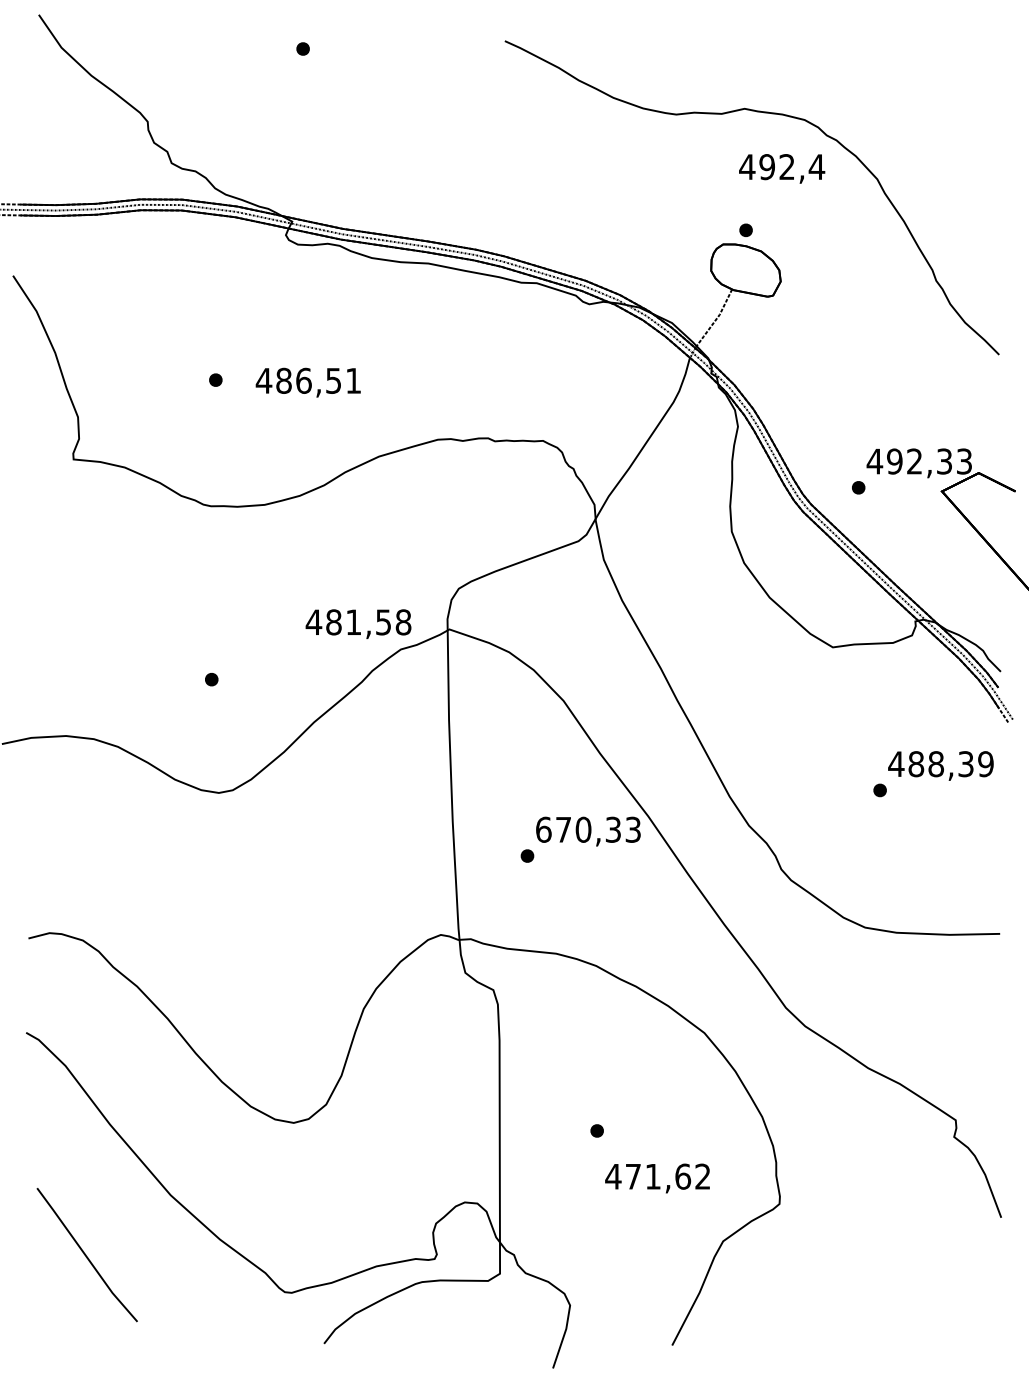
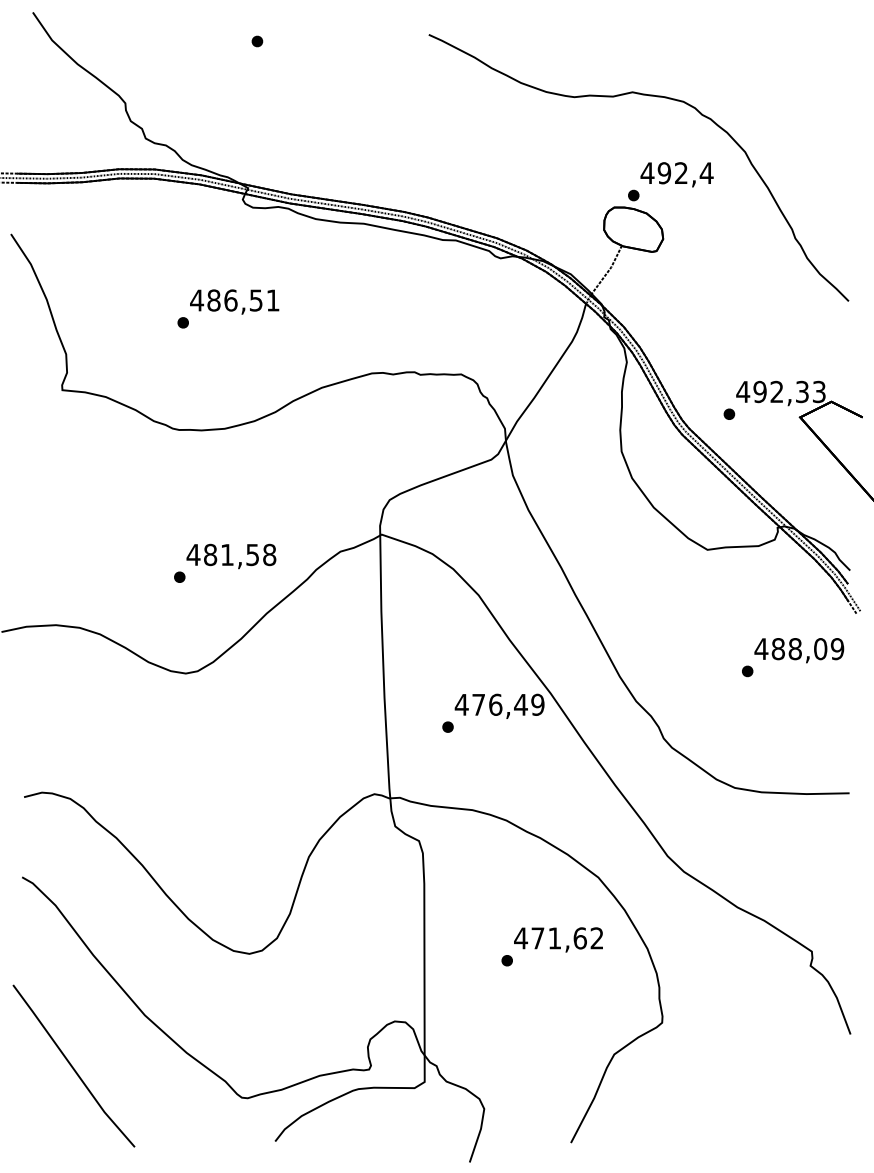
text: (782, 168) -> (677, 174), moved
text: (307, 382) -> (233, 301), moved
text: (358, 623) -> (231, 555), moved
text: (965, 764) -> (820, 649), 488,39 -> 488,09
text: (588, 829) -> (499, 704), 670,33 -> 476,49
text: (657, 1178) -> (558, 939), moved
part: (87, 1254) -> (74, 1065), size x1.43

